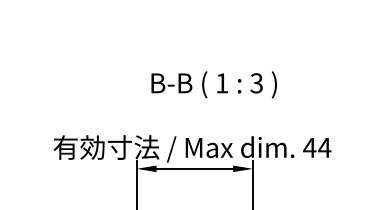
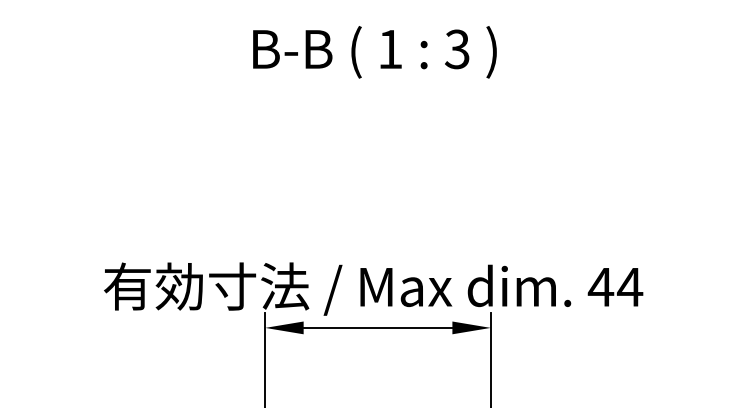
text: (213, 84) -> (373, 51), moved

